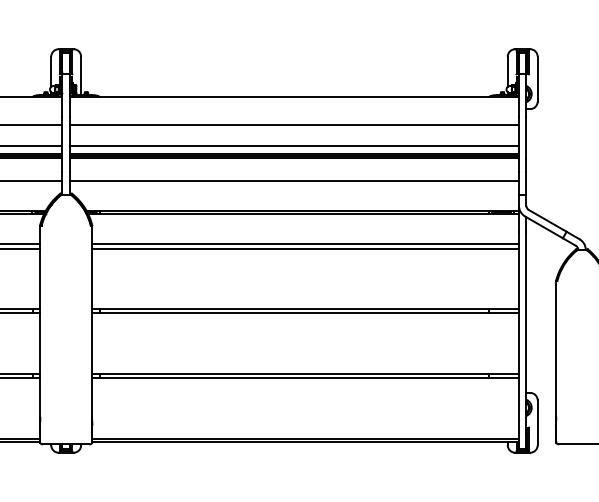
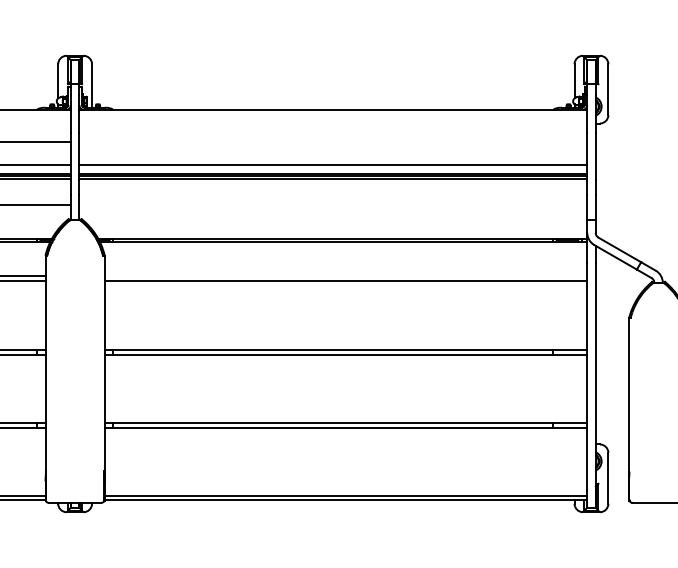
line: (293, 125) -> (332, 142), removed
line: (293, 180) -> (332, 204), removed
line: (305, 244) -> (345, 276), removed

